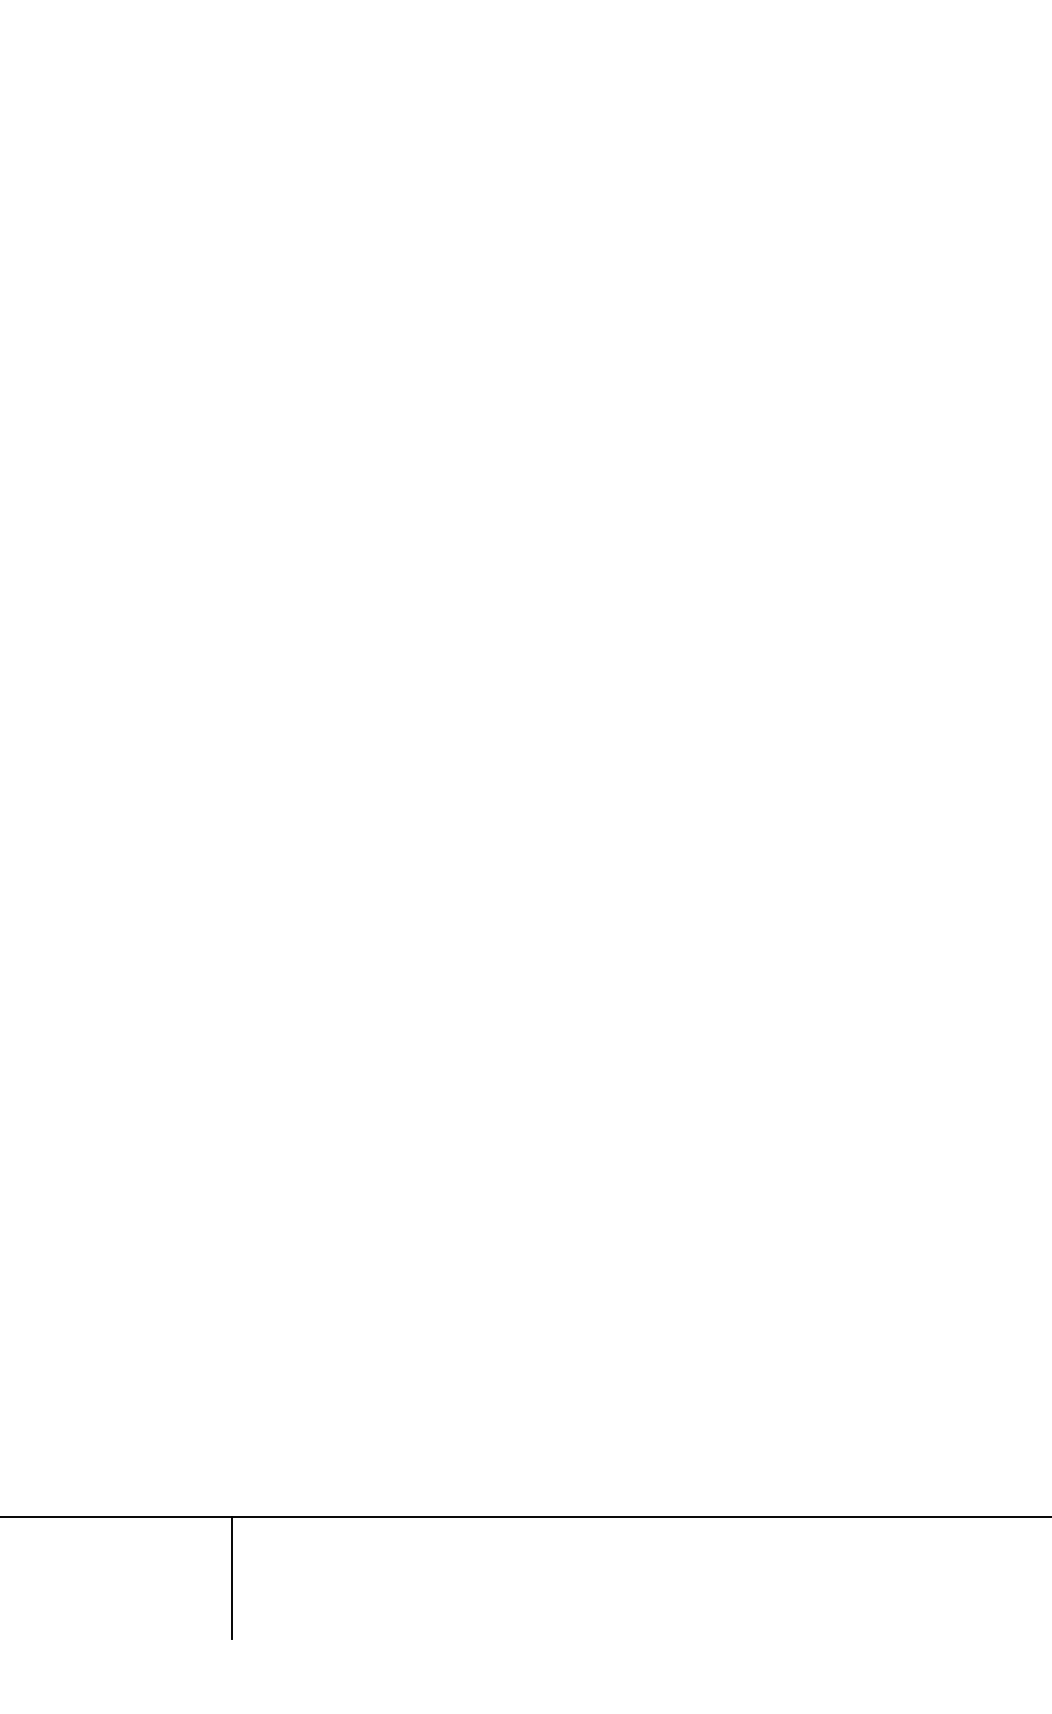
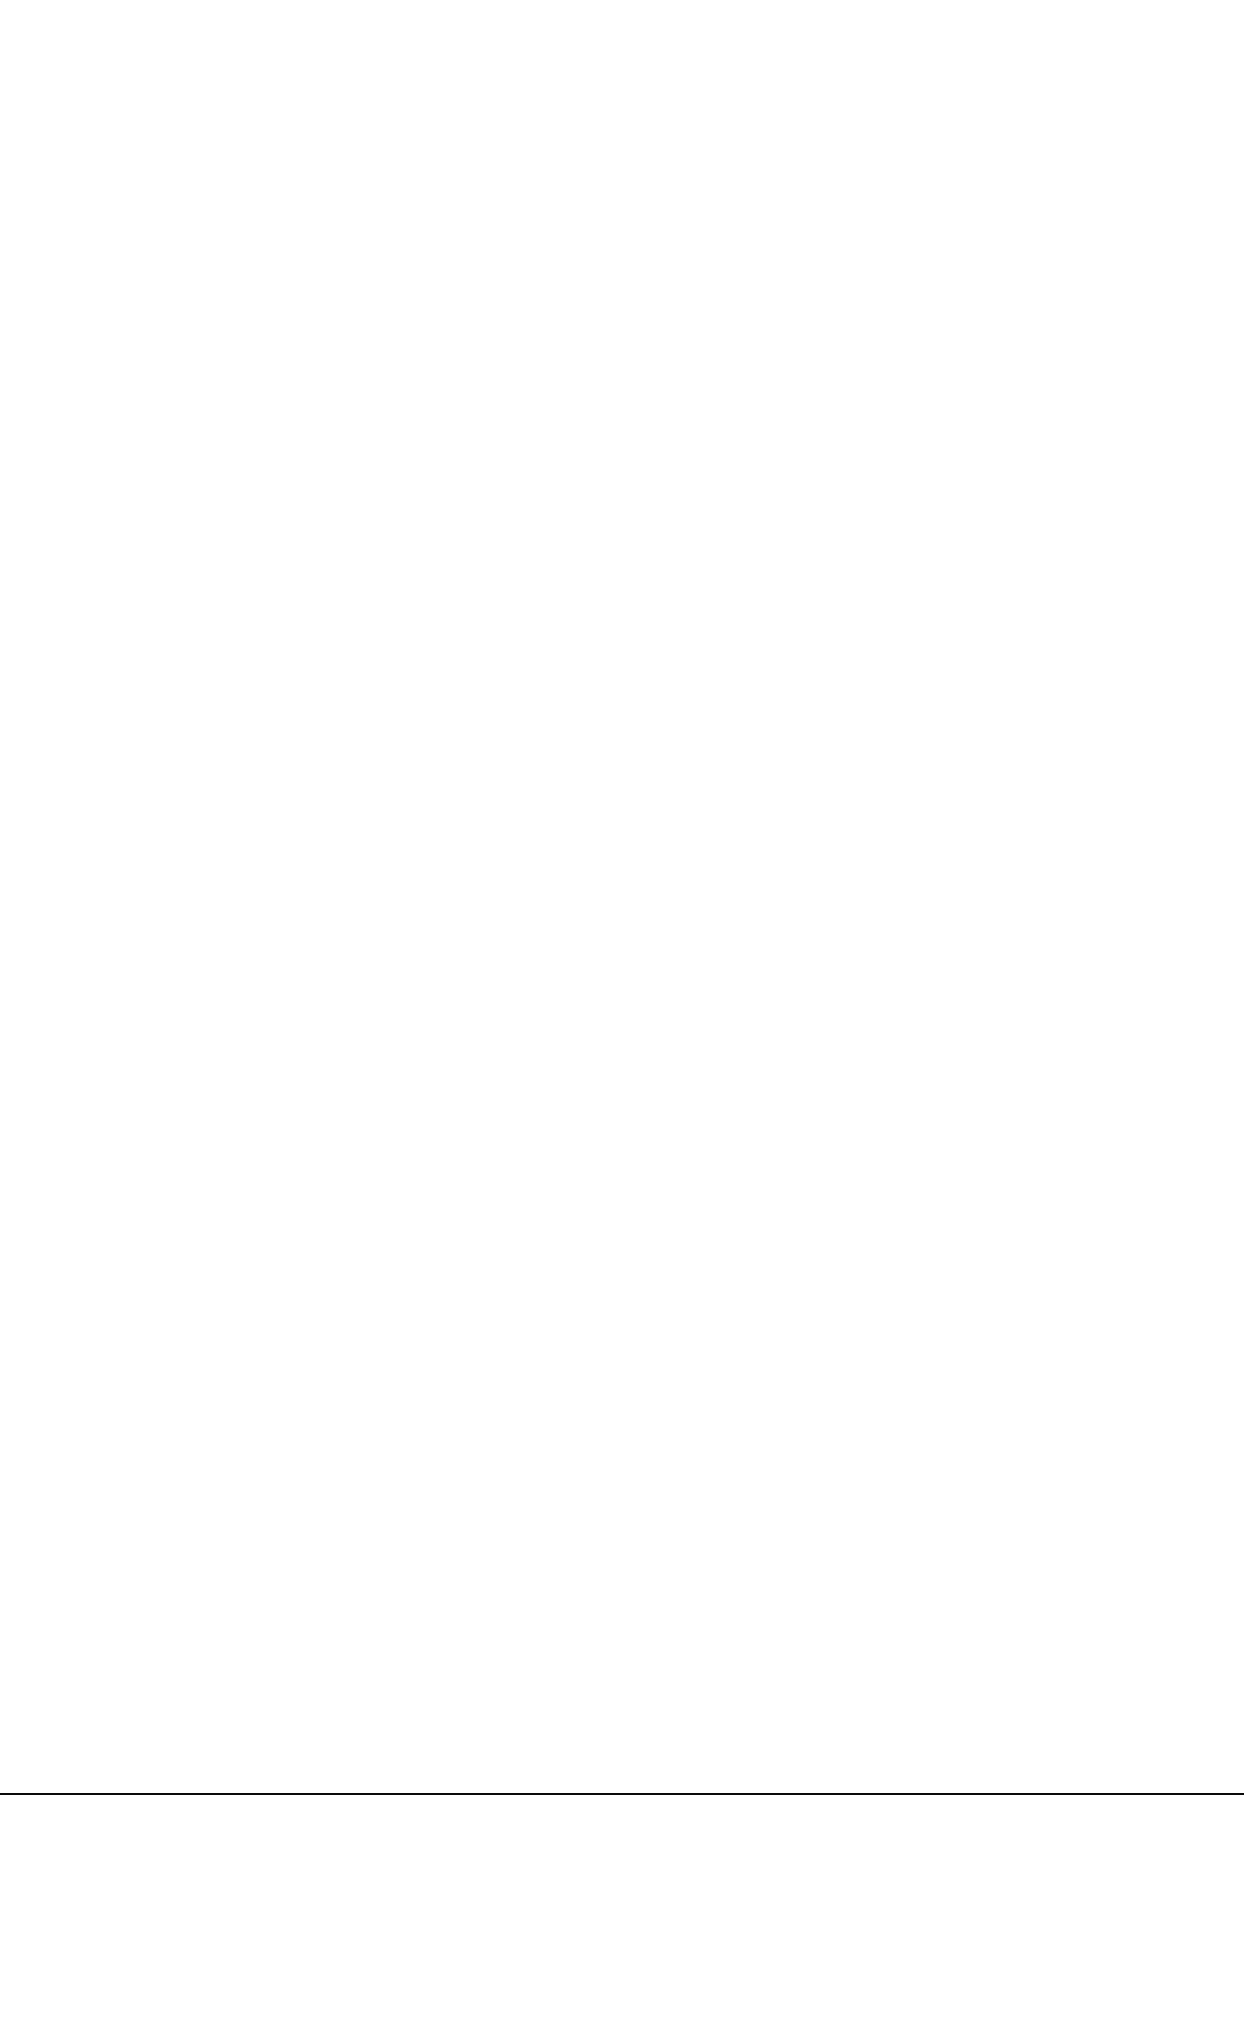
line: (231, 1578) -> (273, 1866), removed

